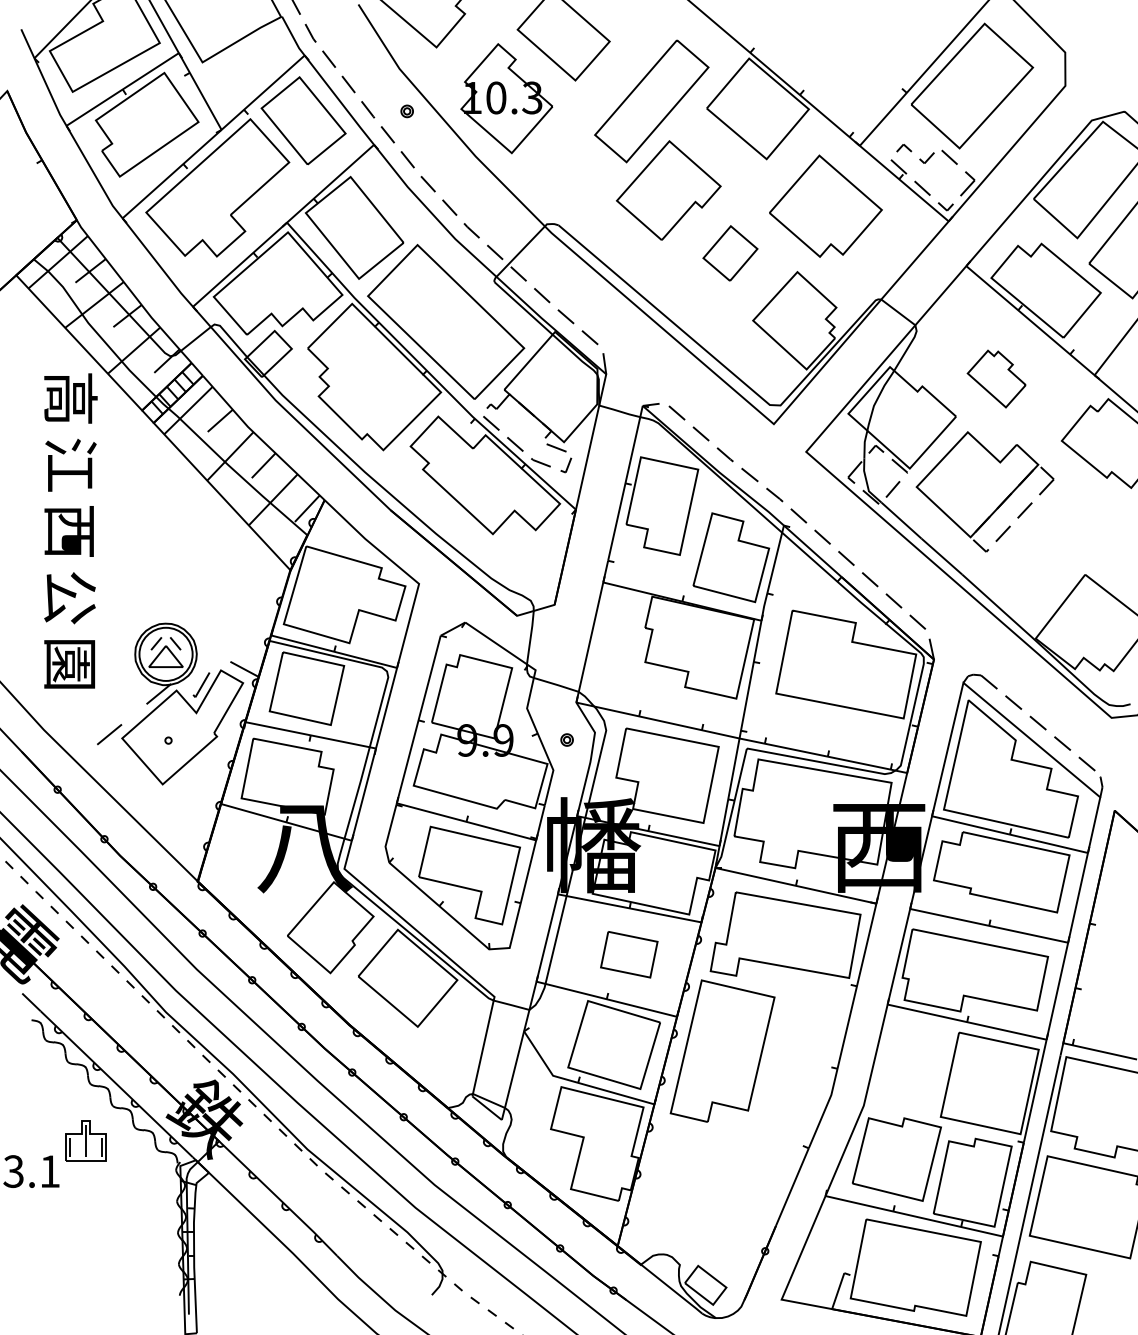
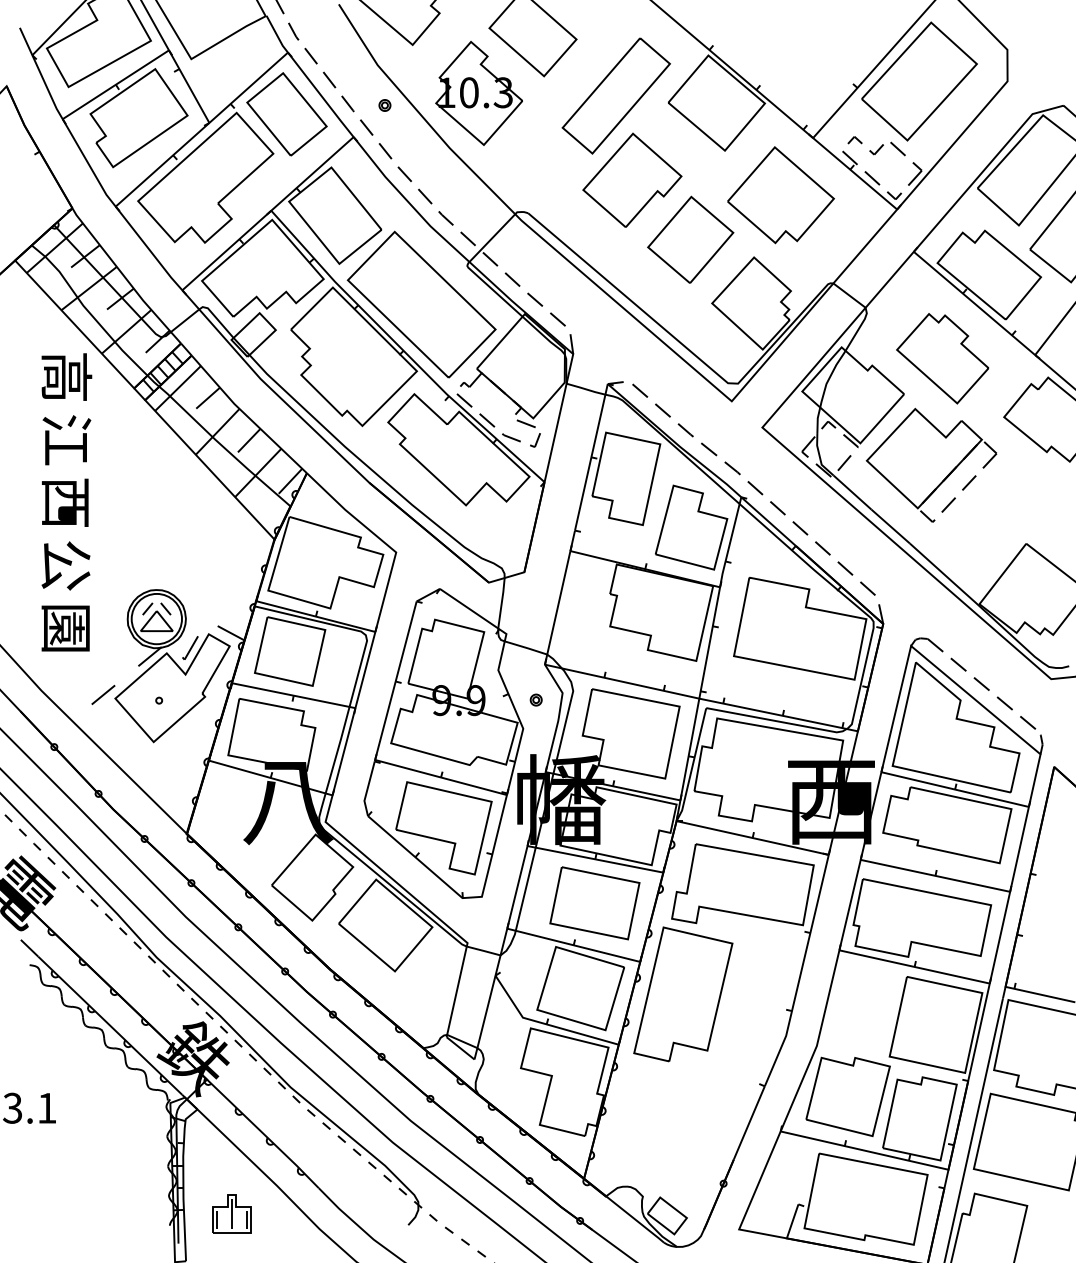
part: (730, 253) -> (690, 239), size x1.67
part: (996, 378) -> (942, 358), size x1.67
part: (629, 954) -> (595, 902), size x1.67
part: (85, 1140) -> (232, 1213), moved

